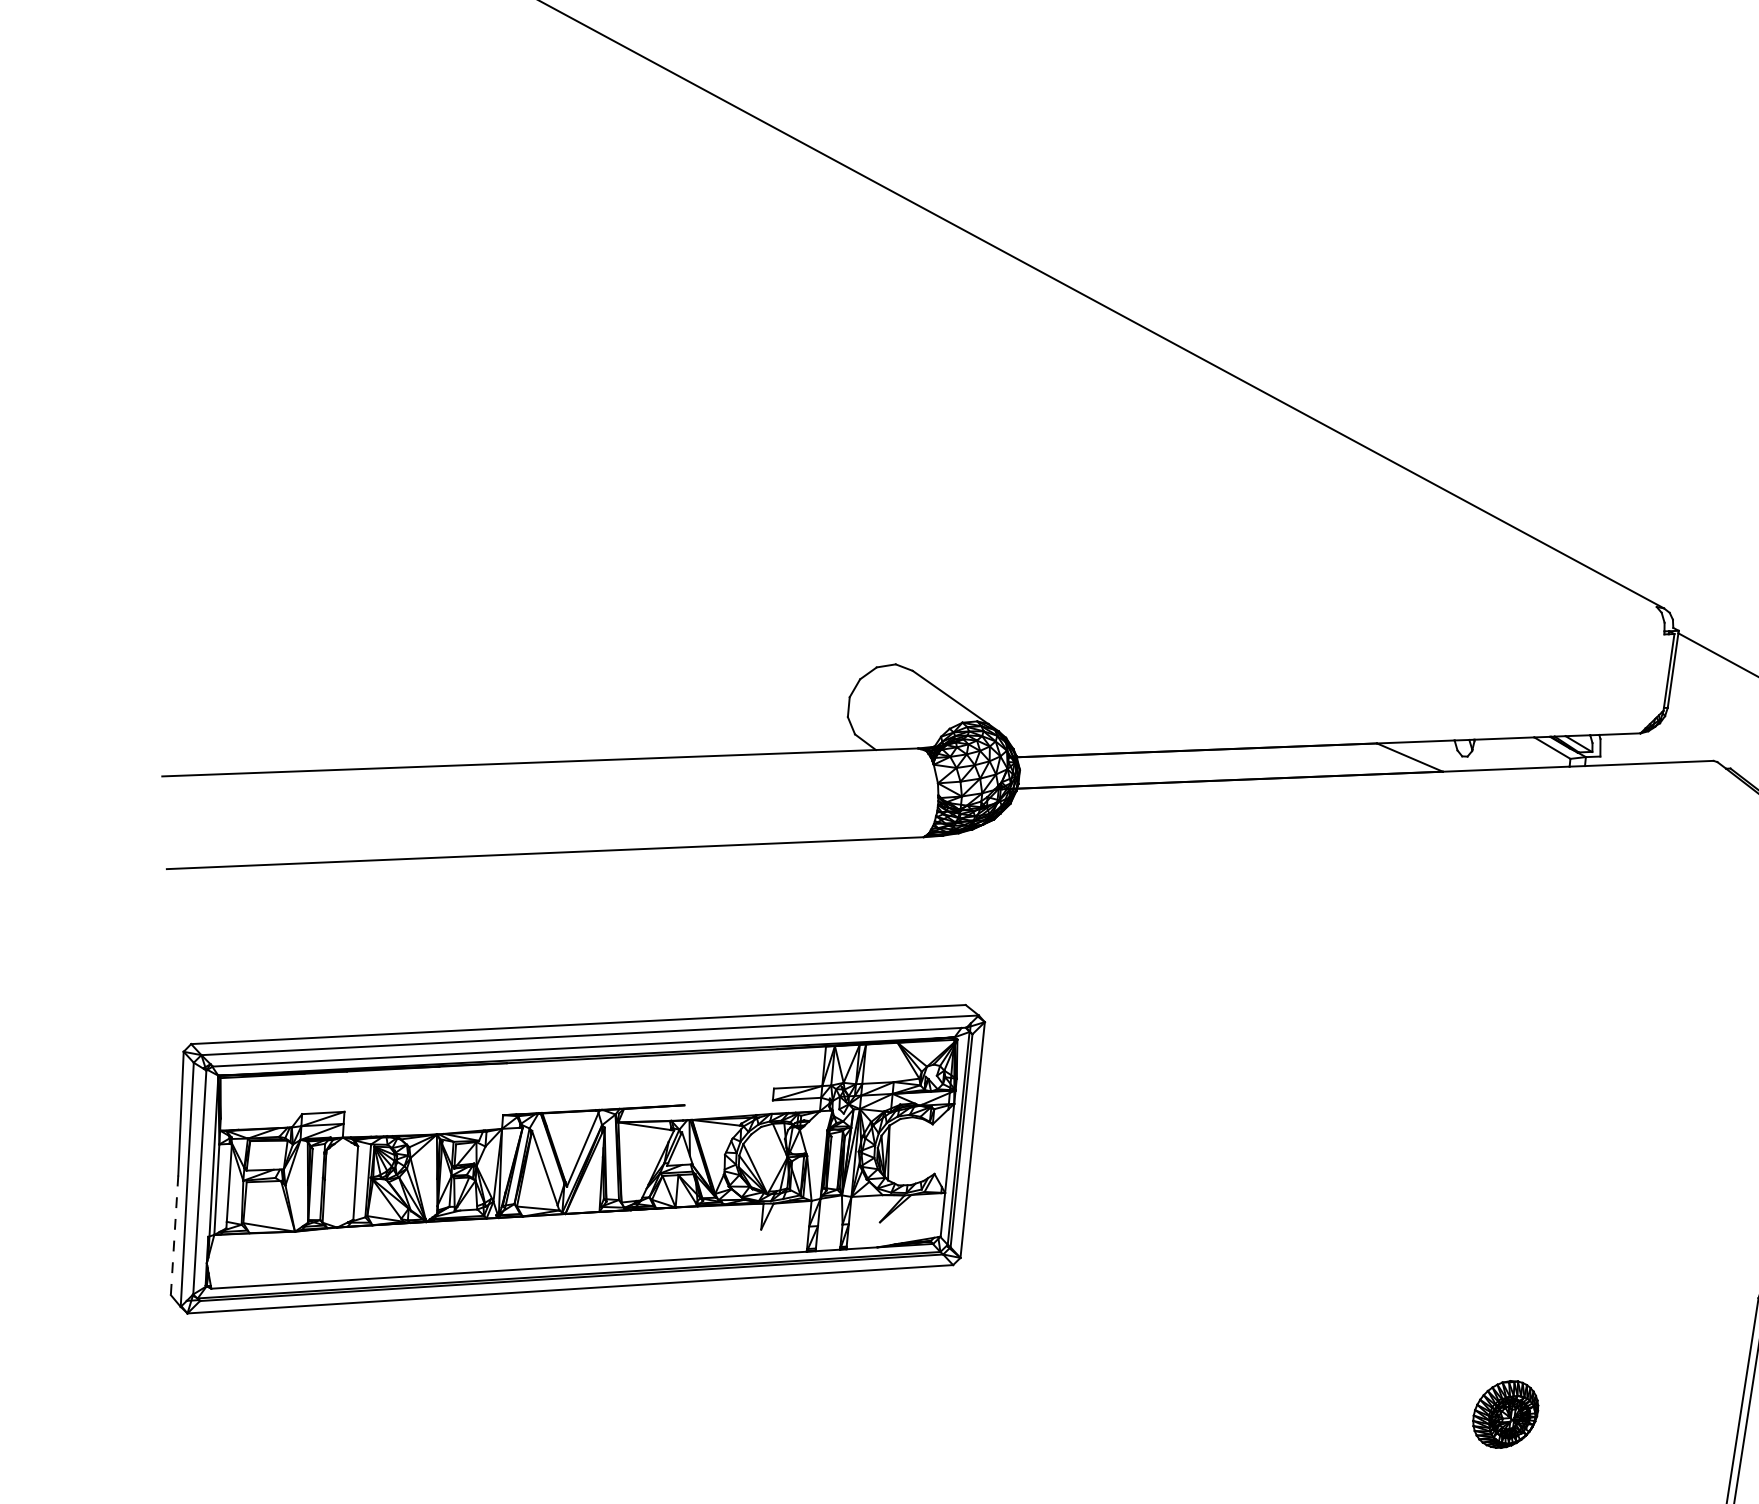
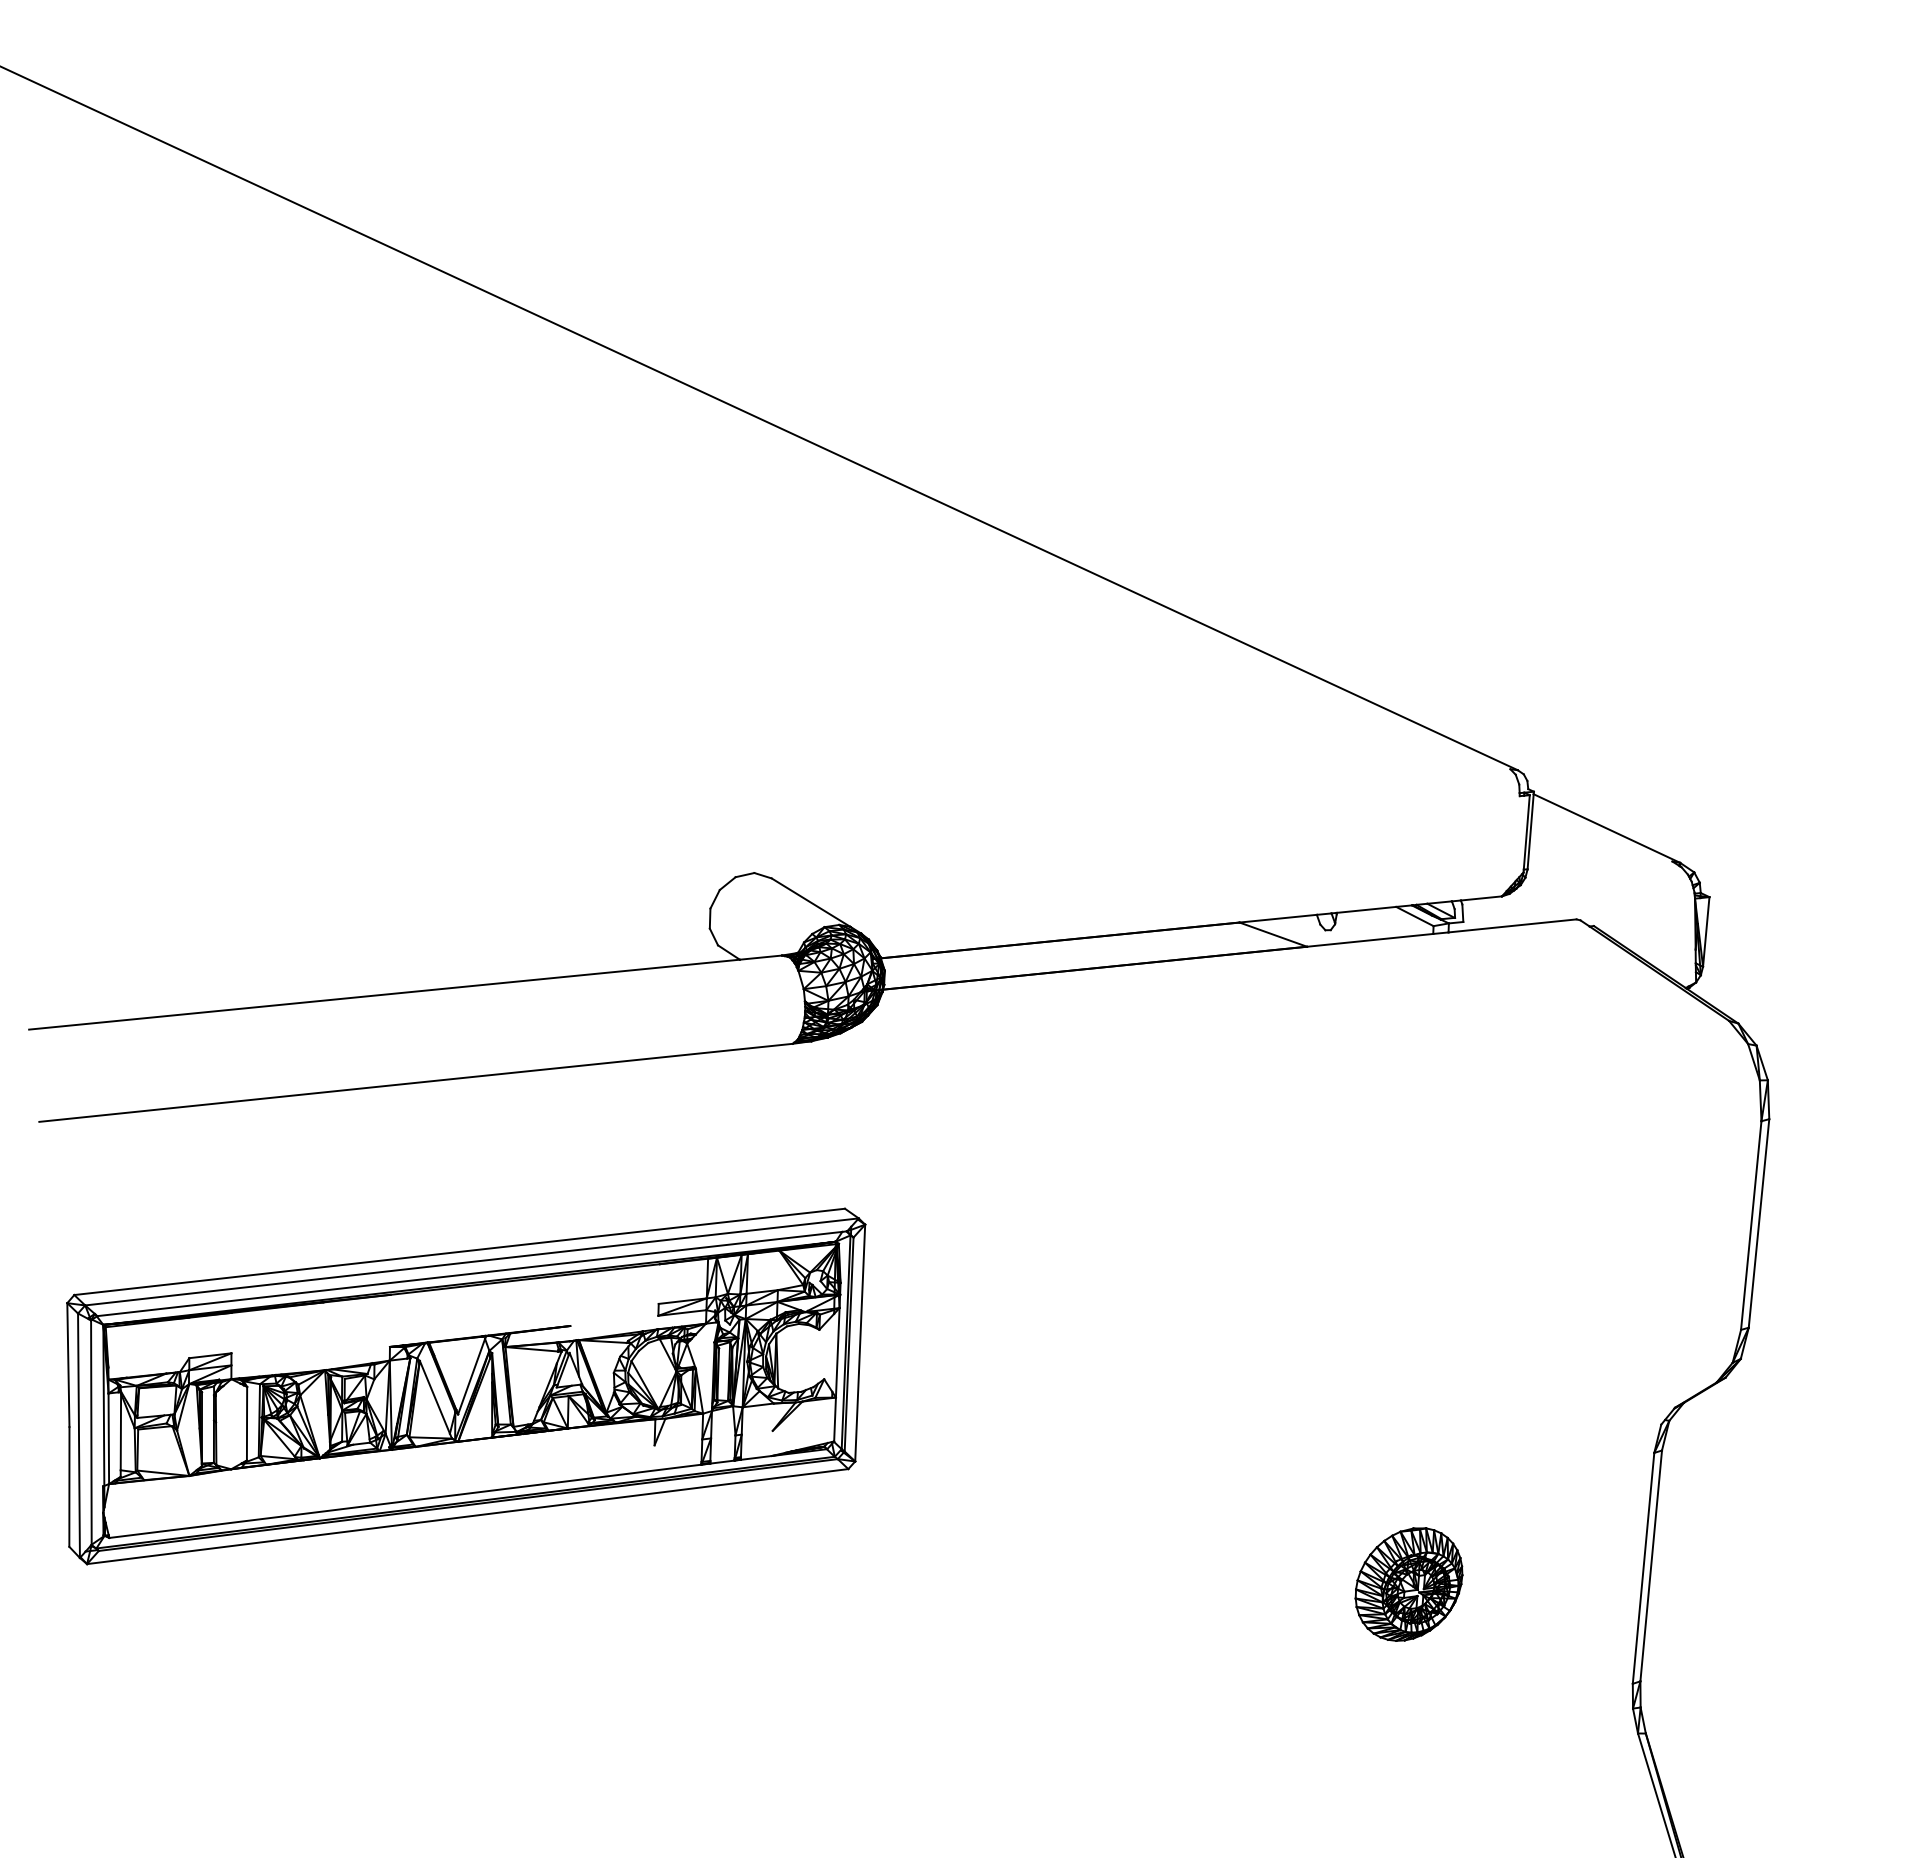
line: (174, 1234) -> (69, 1486), dashed -> solid
part: (1505, 1414) -> (1408, 1584), size x1.67

